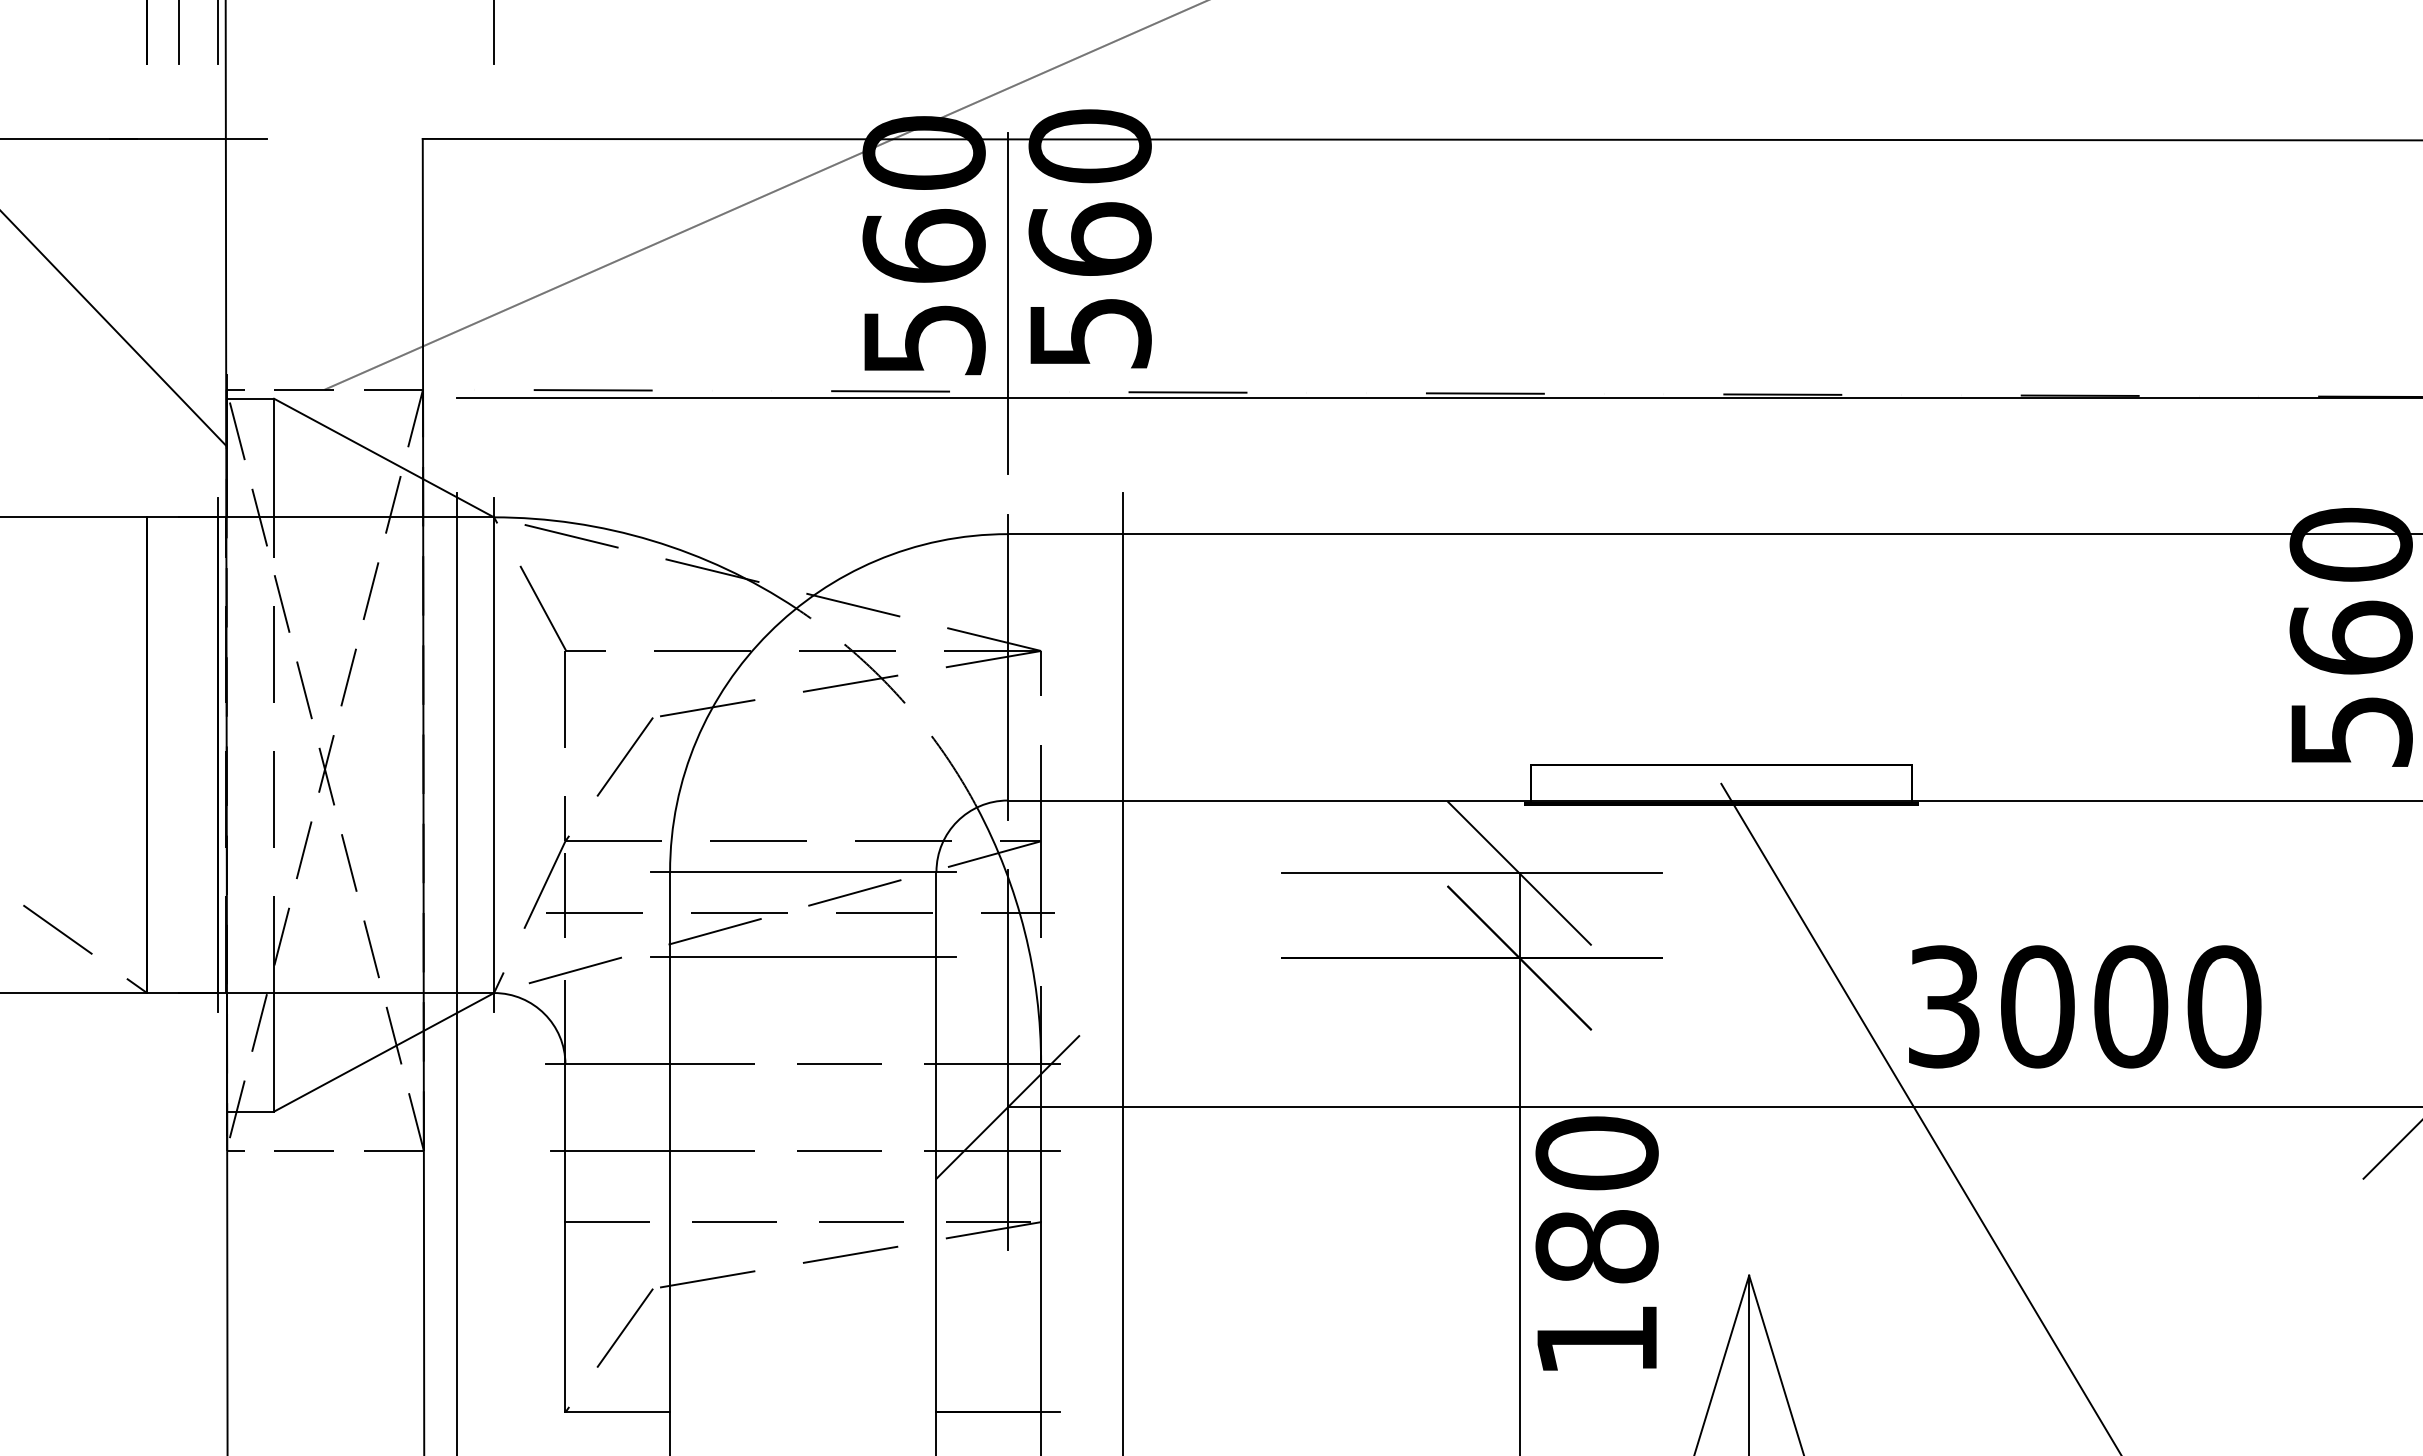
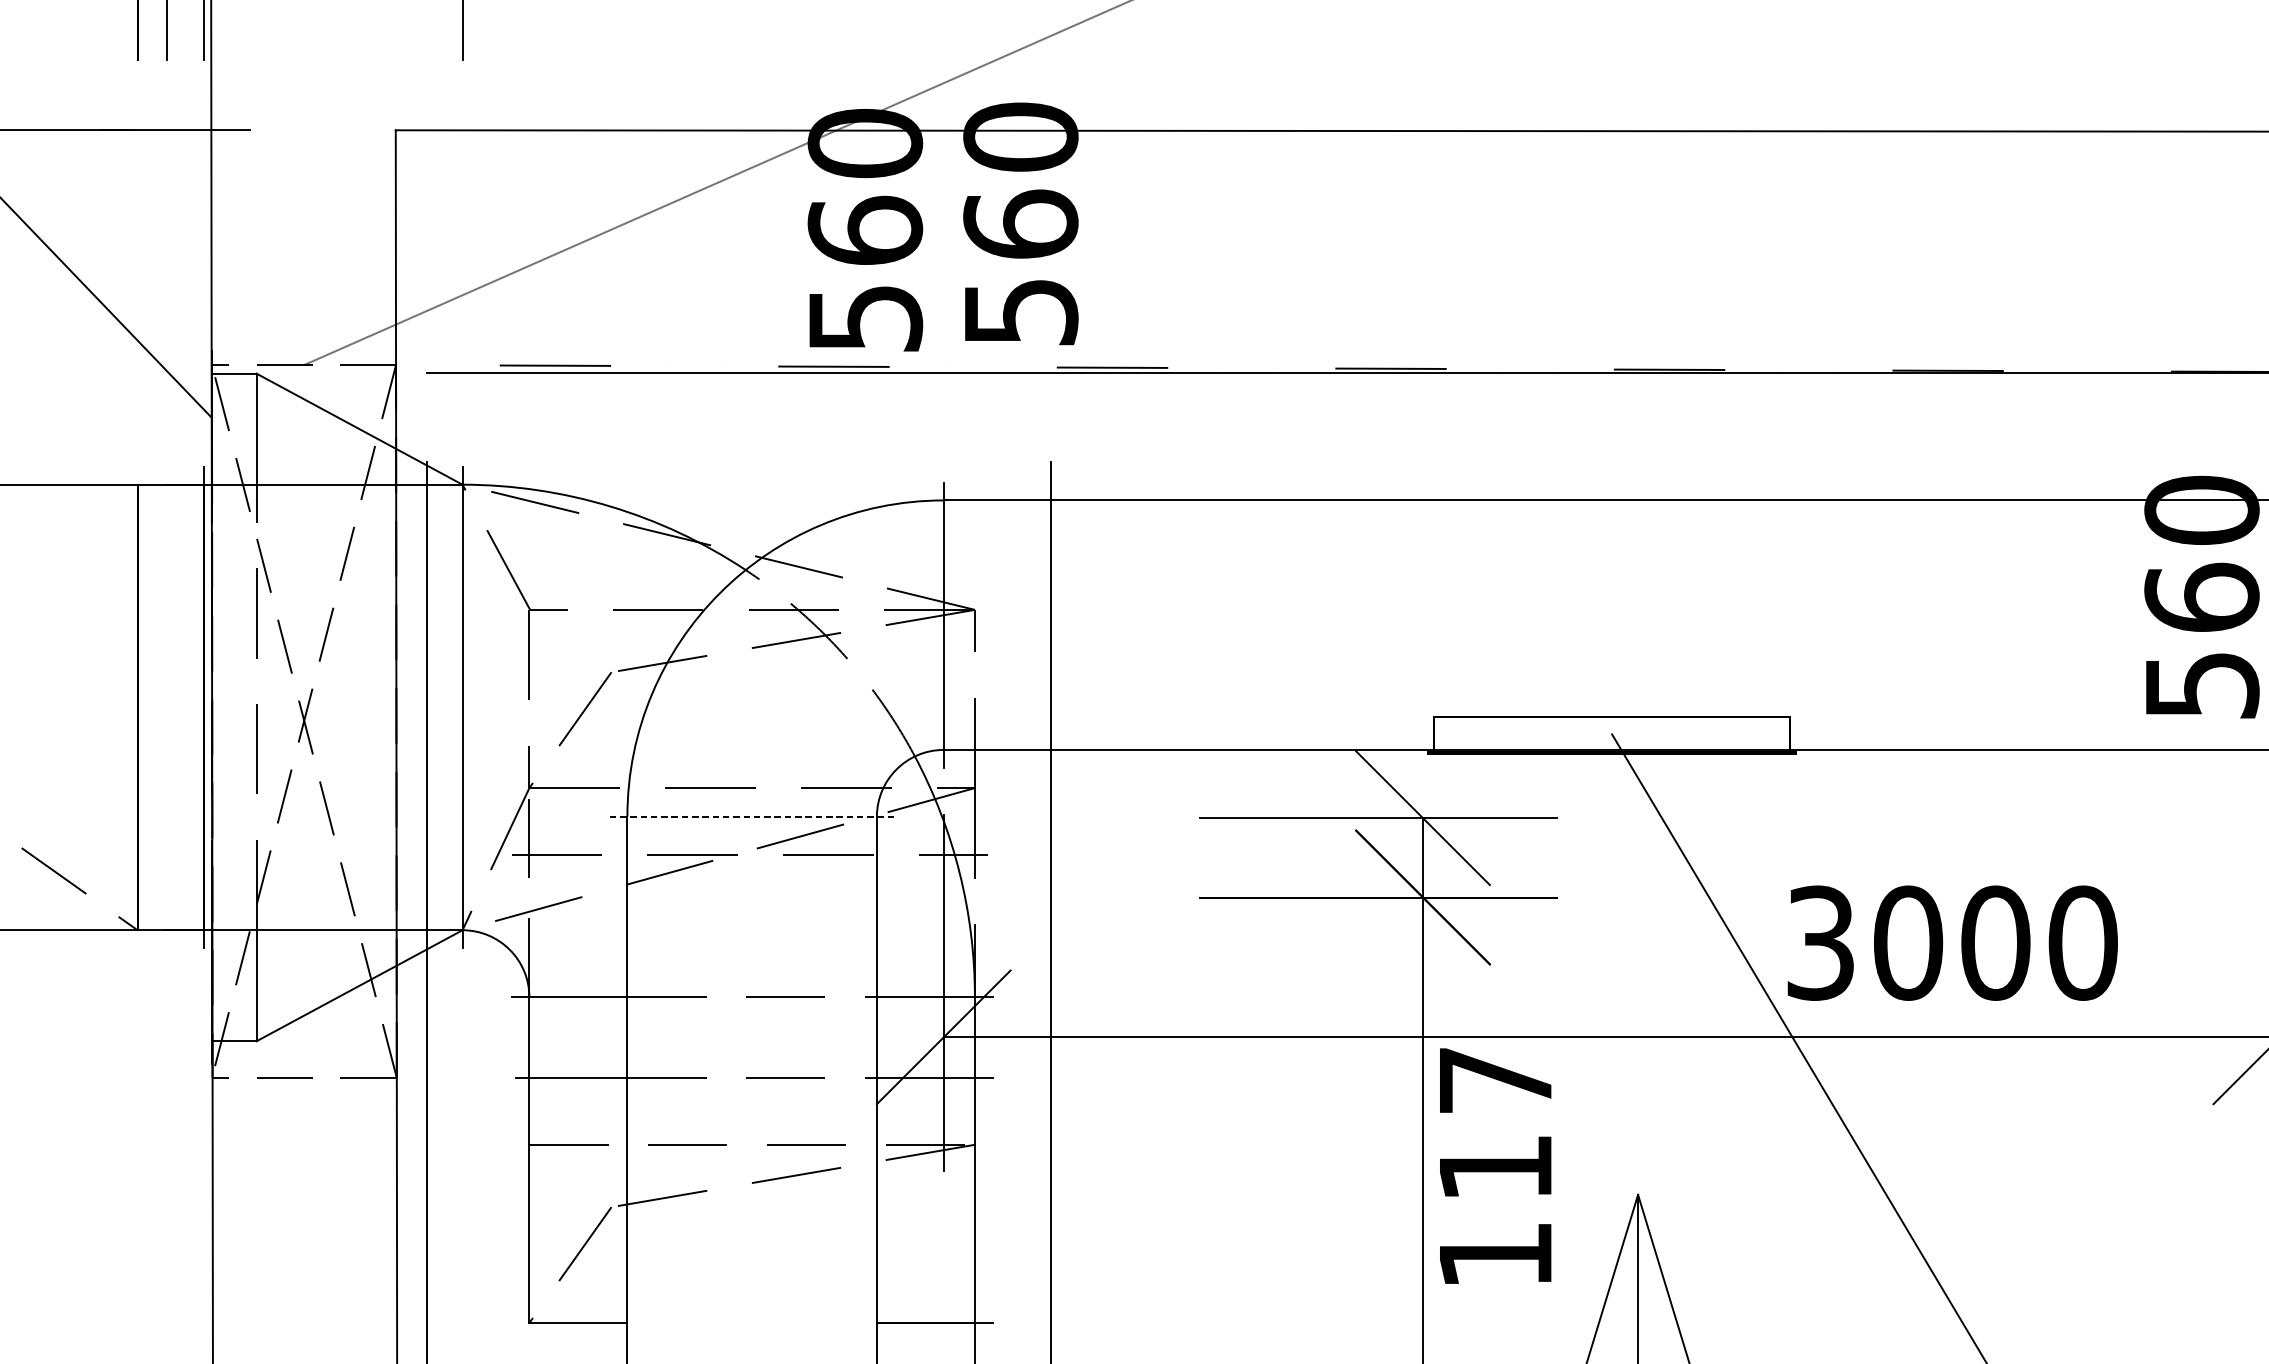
line: (1007, 303) -> (943, 284), removed
line: (803, 871) -> (752, 816), solid -> dashed
line: (803, 956) -> (752, 896), removed
text: (1596, 1199) -> (1495, 1123), 180 -> 117

